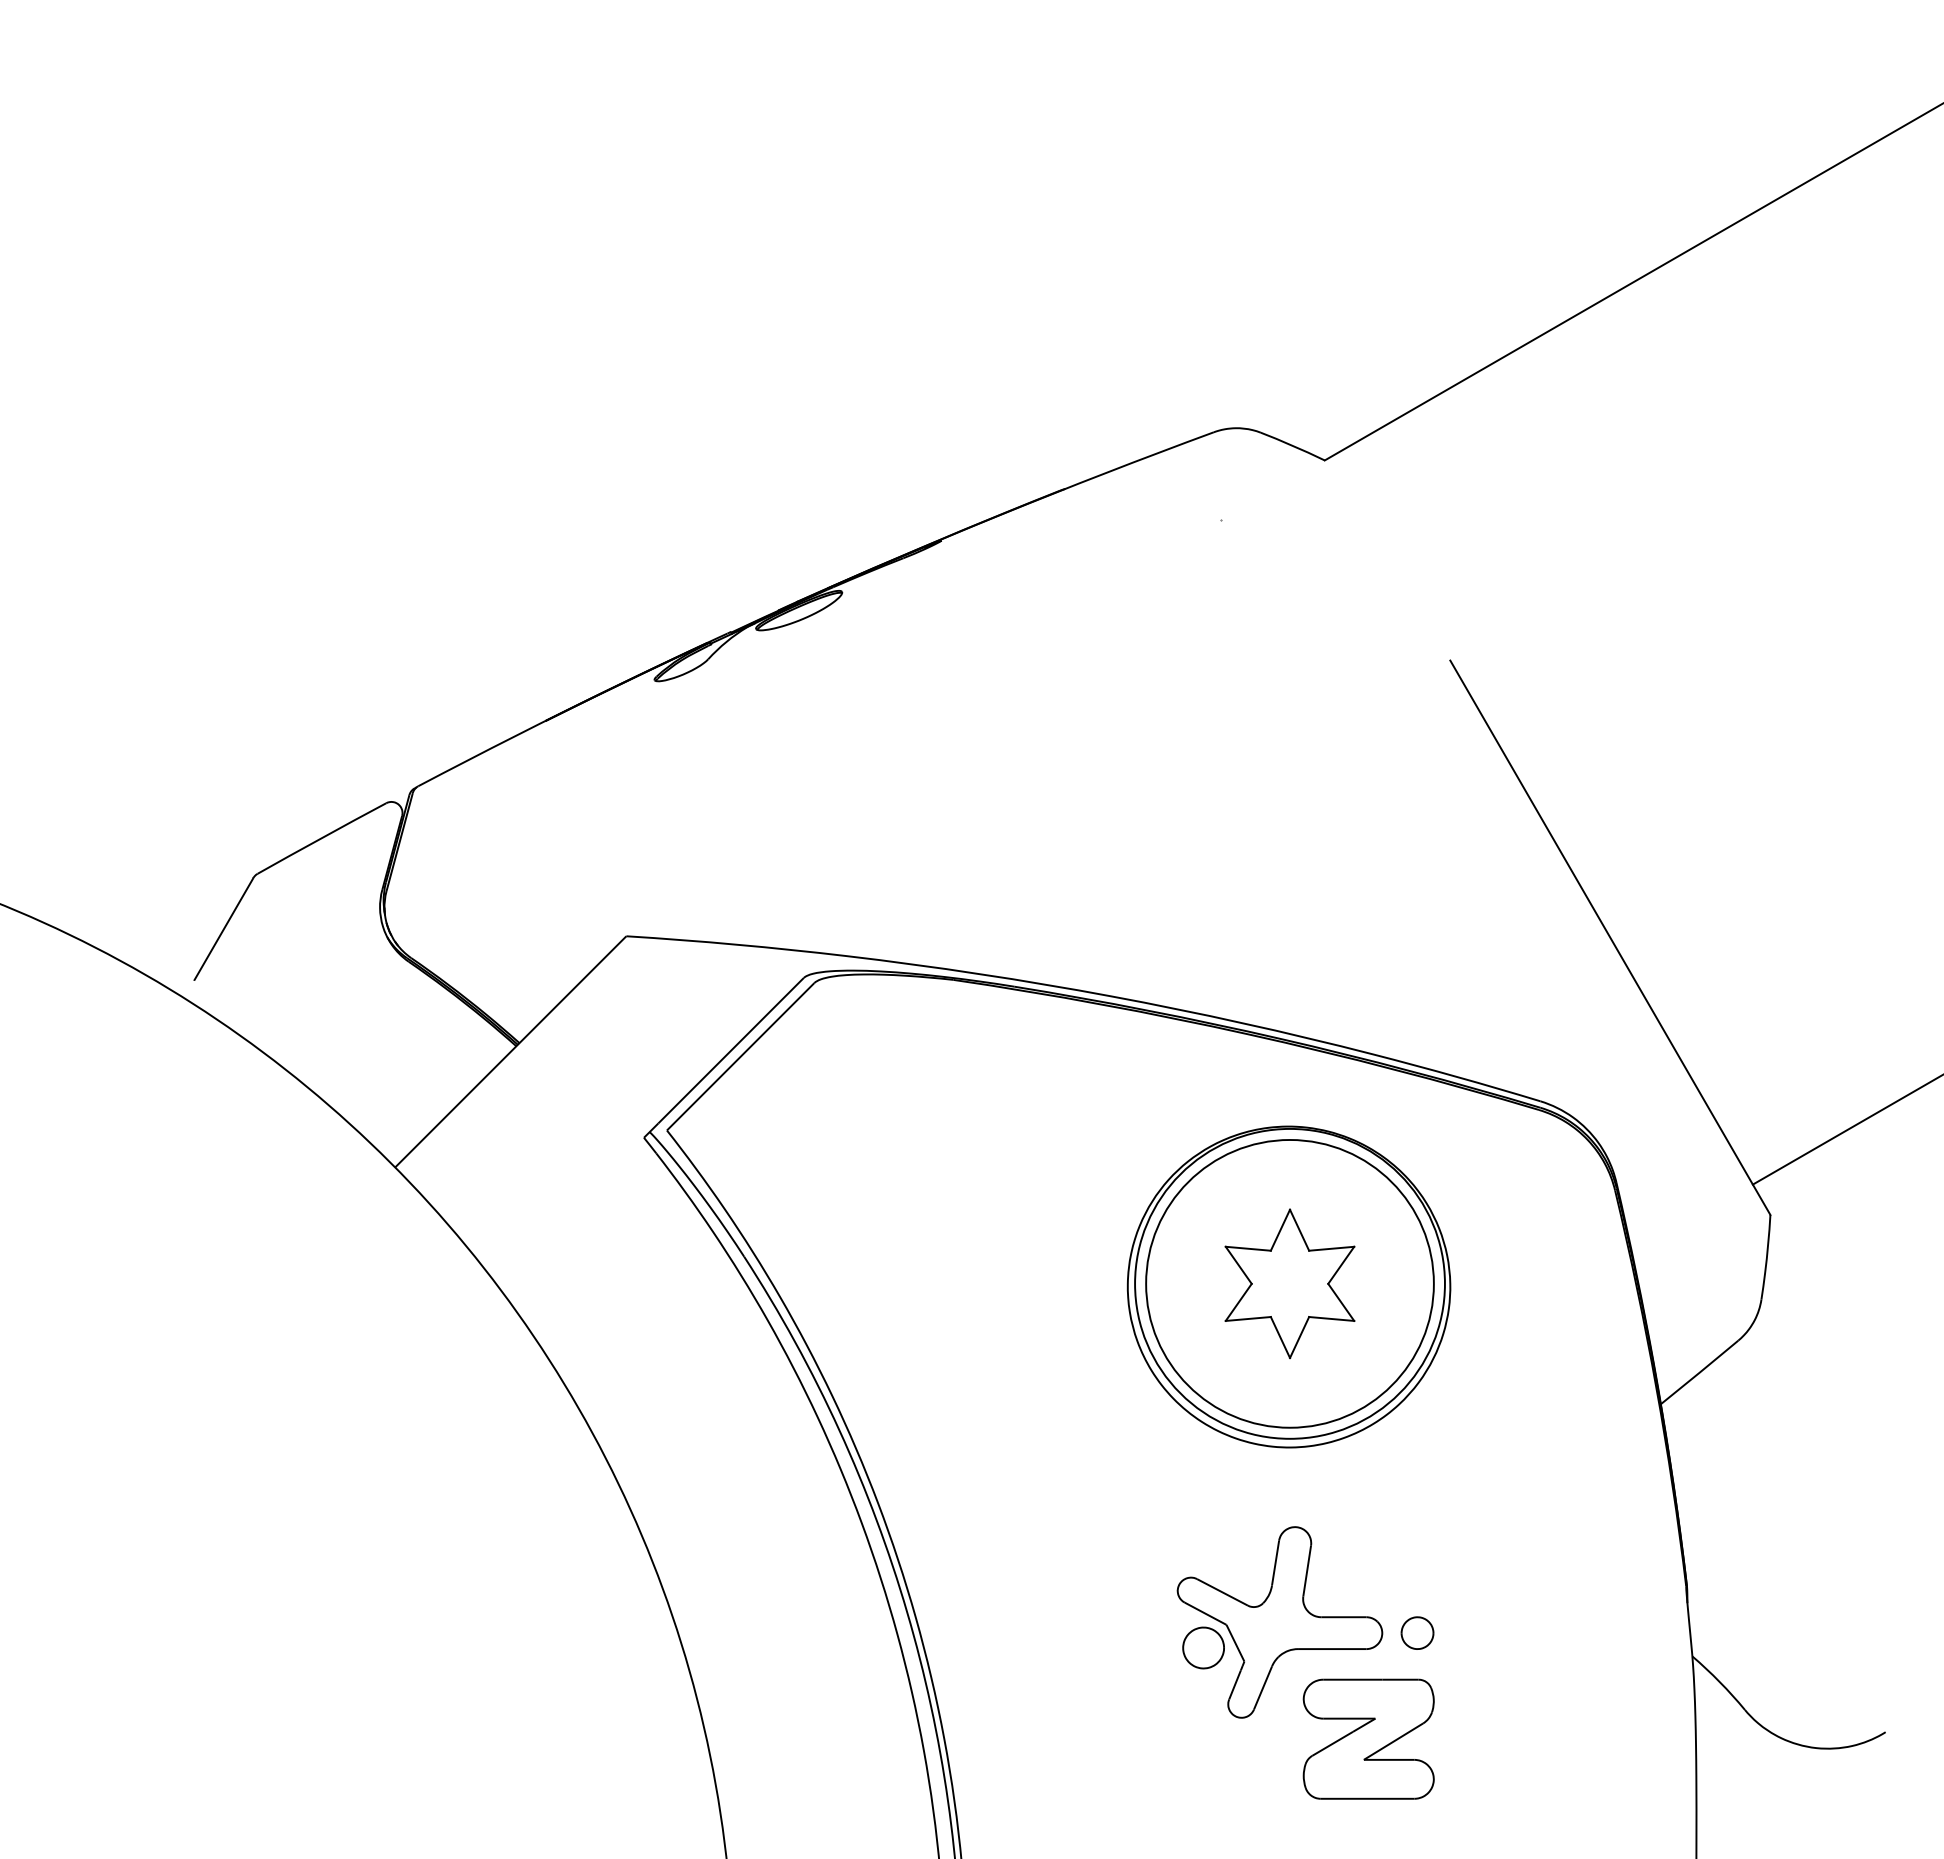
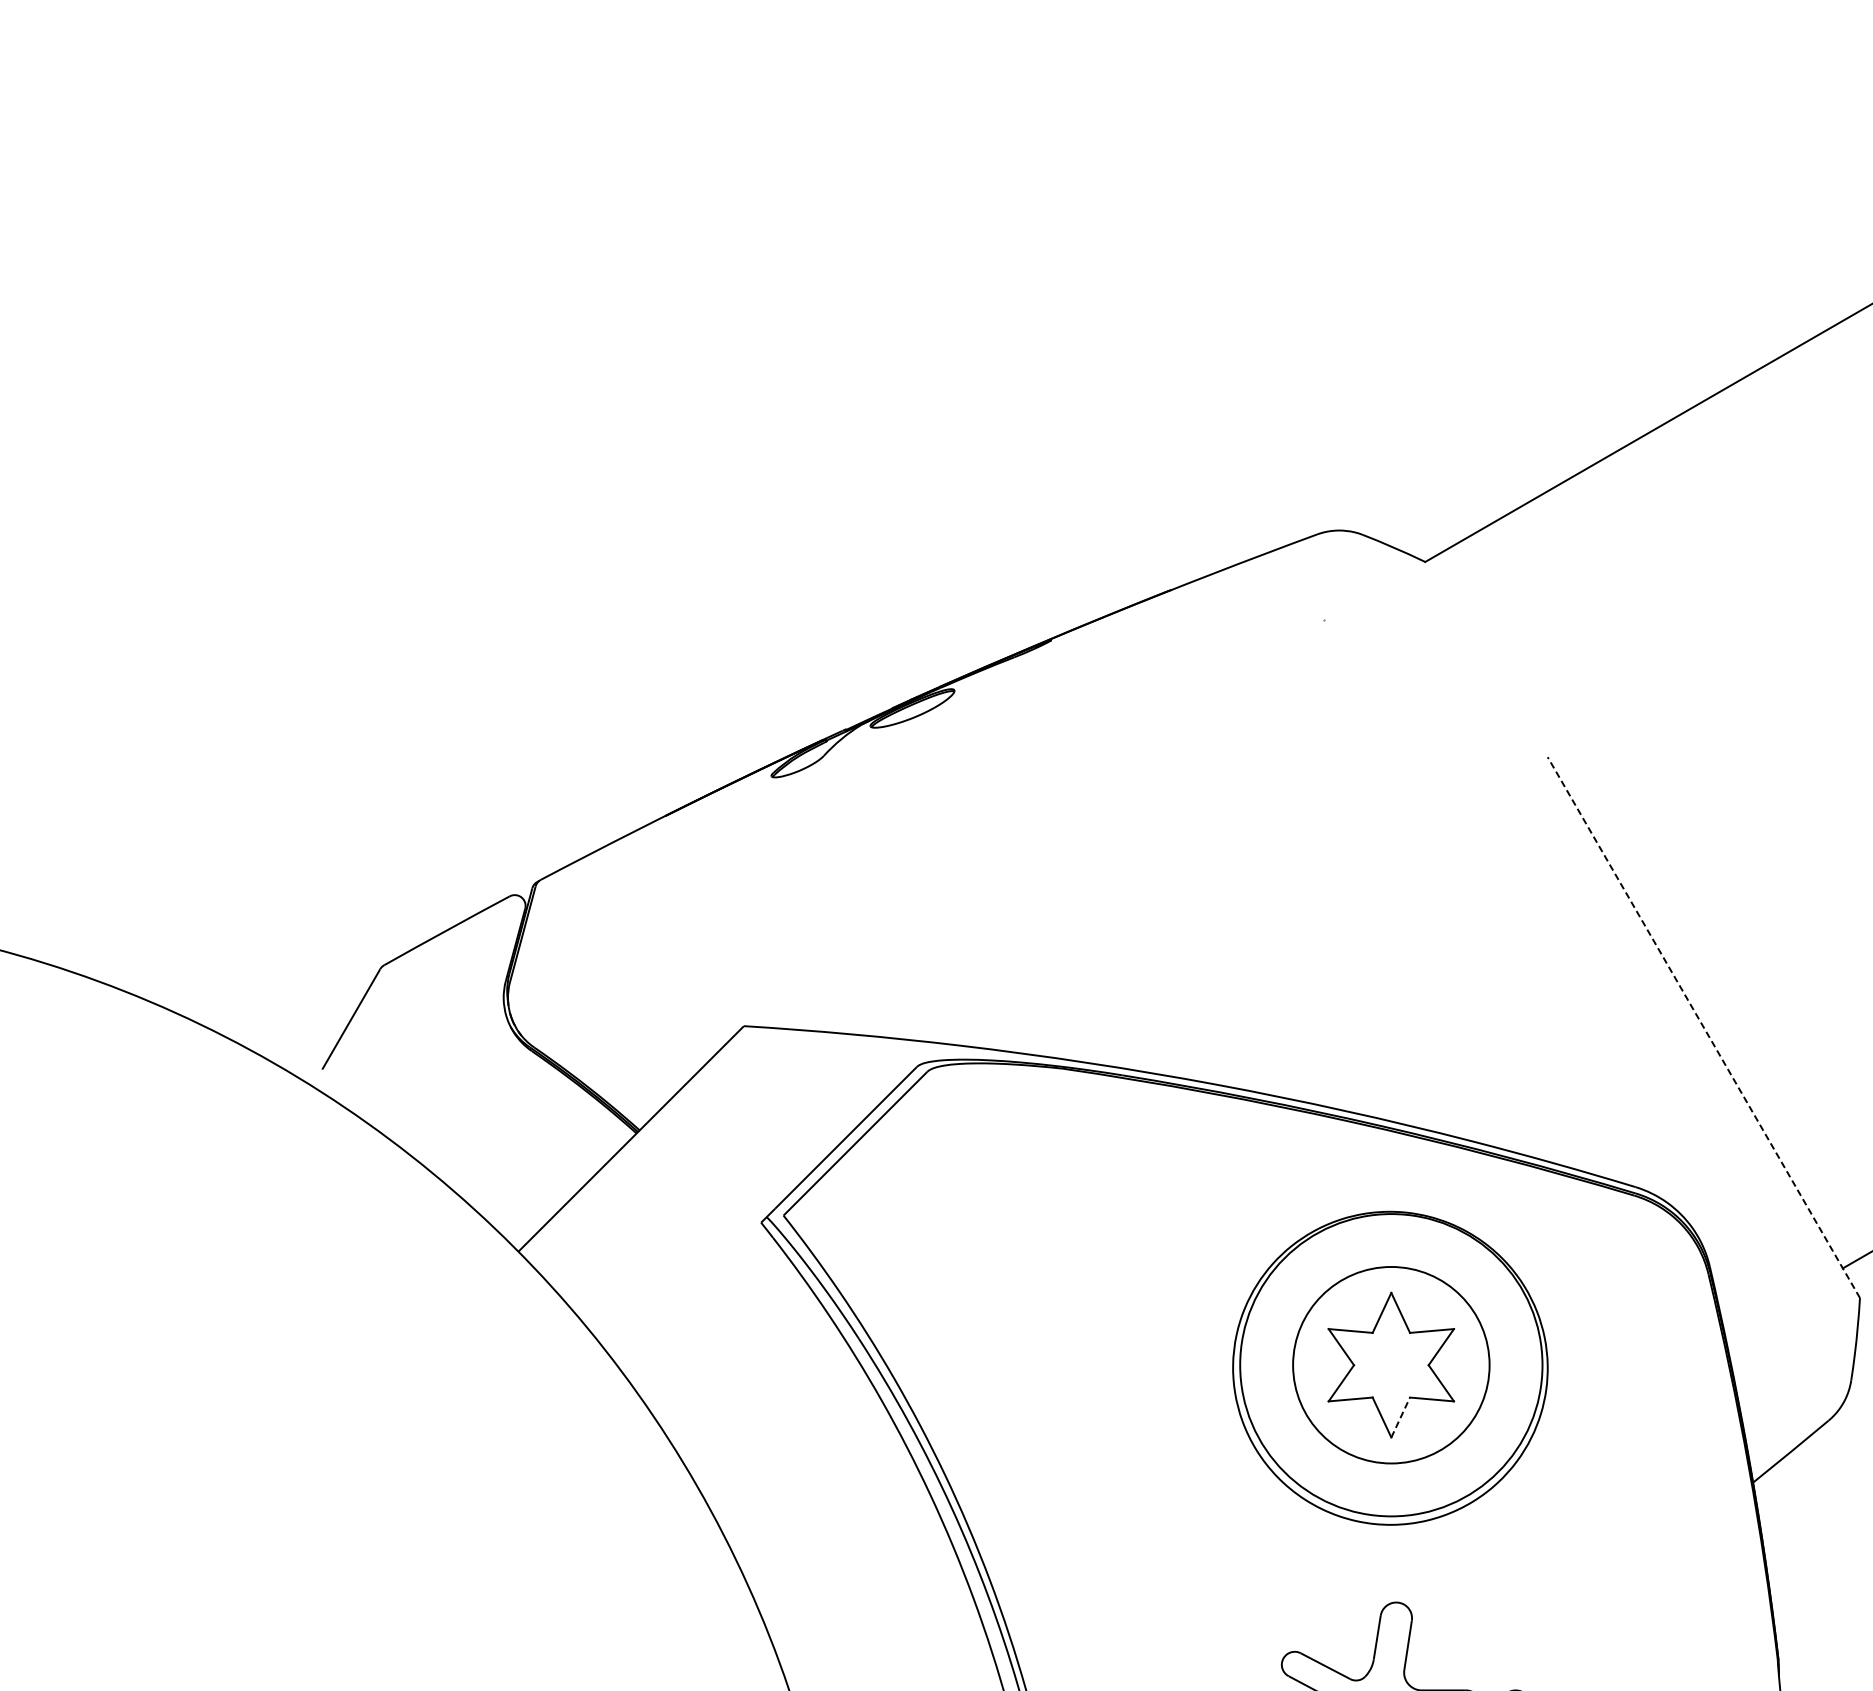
line: (1610, 937) -> (1703, 1027), solid -> dashed
circle: (1289, 1283) -> (1390, 1364), size x0.7
line: (1299, 1337) -> (1400, 1417), solid -> dashed

